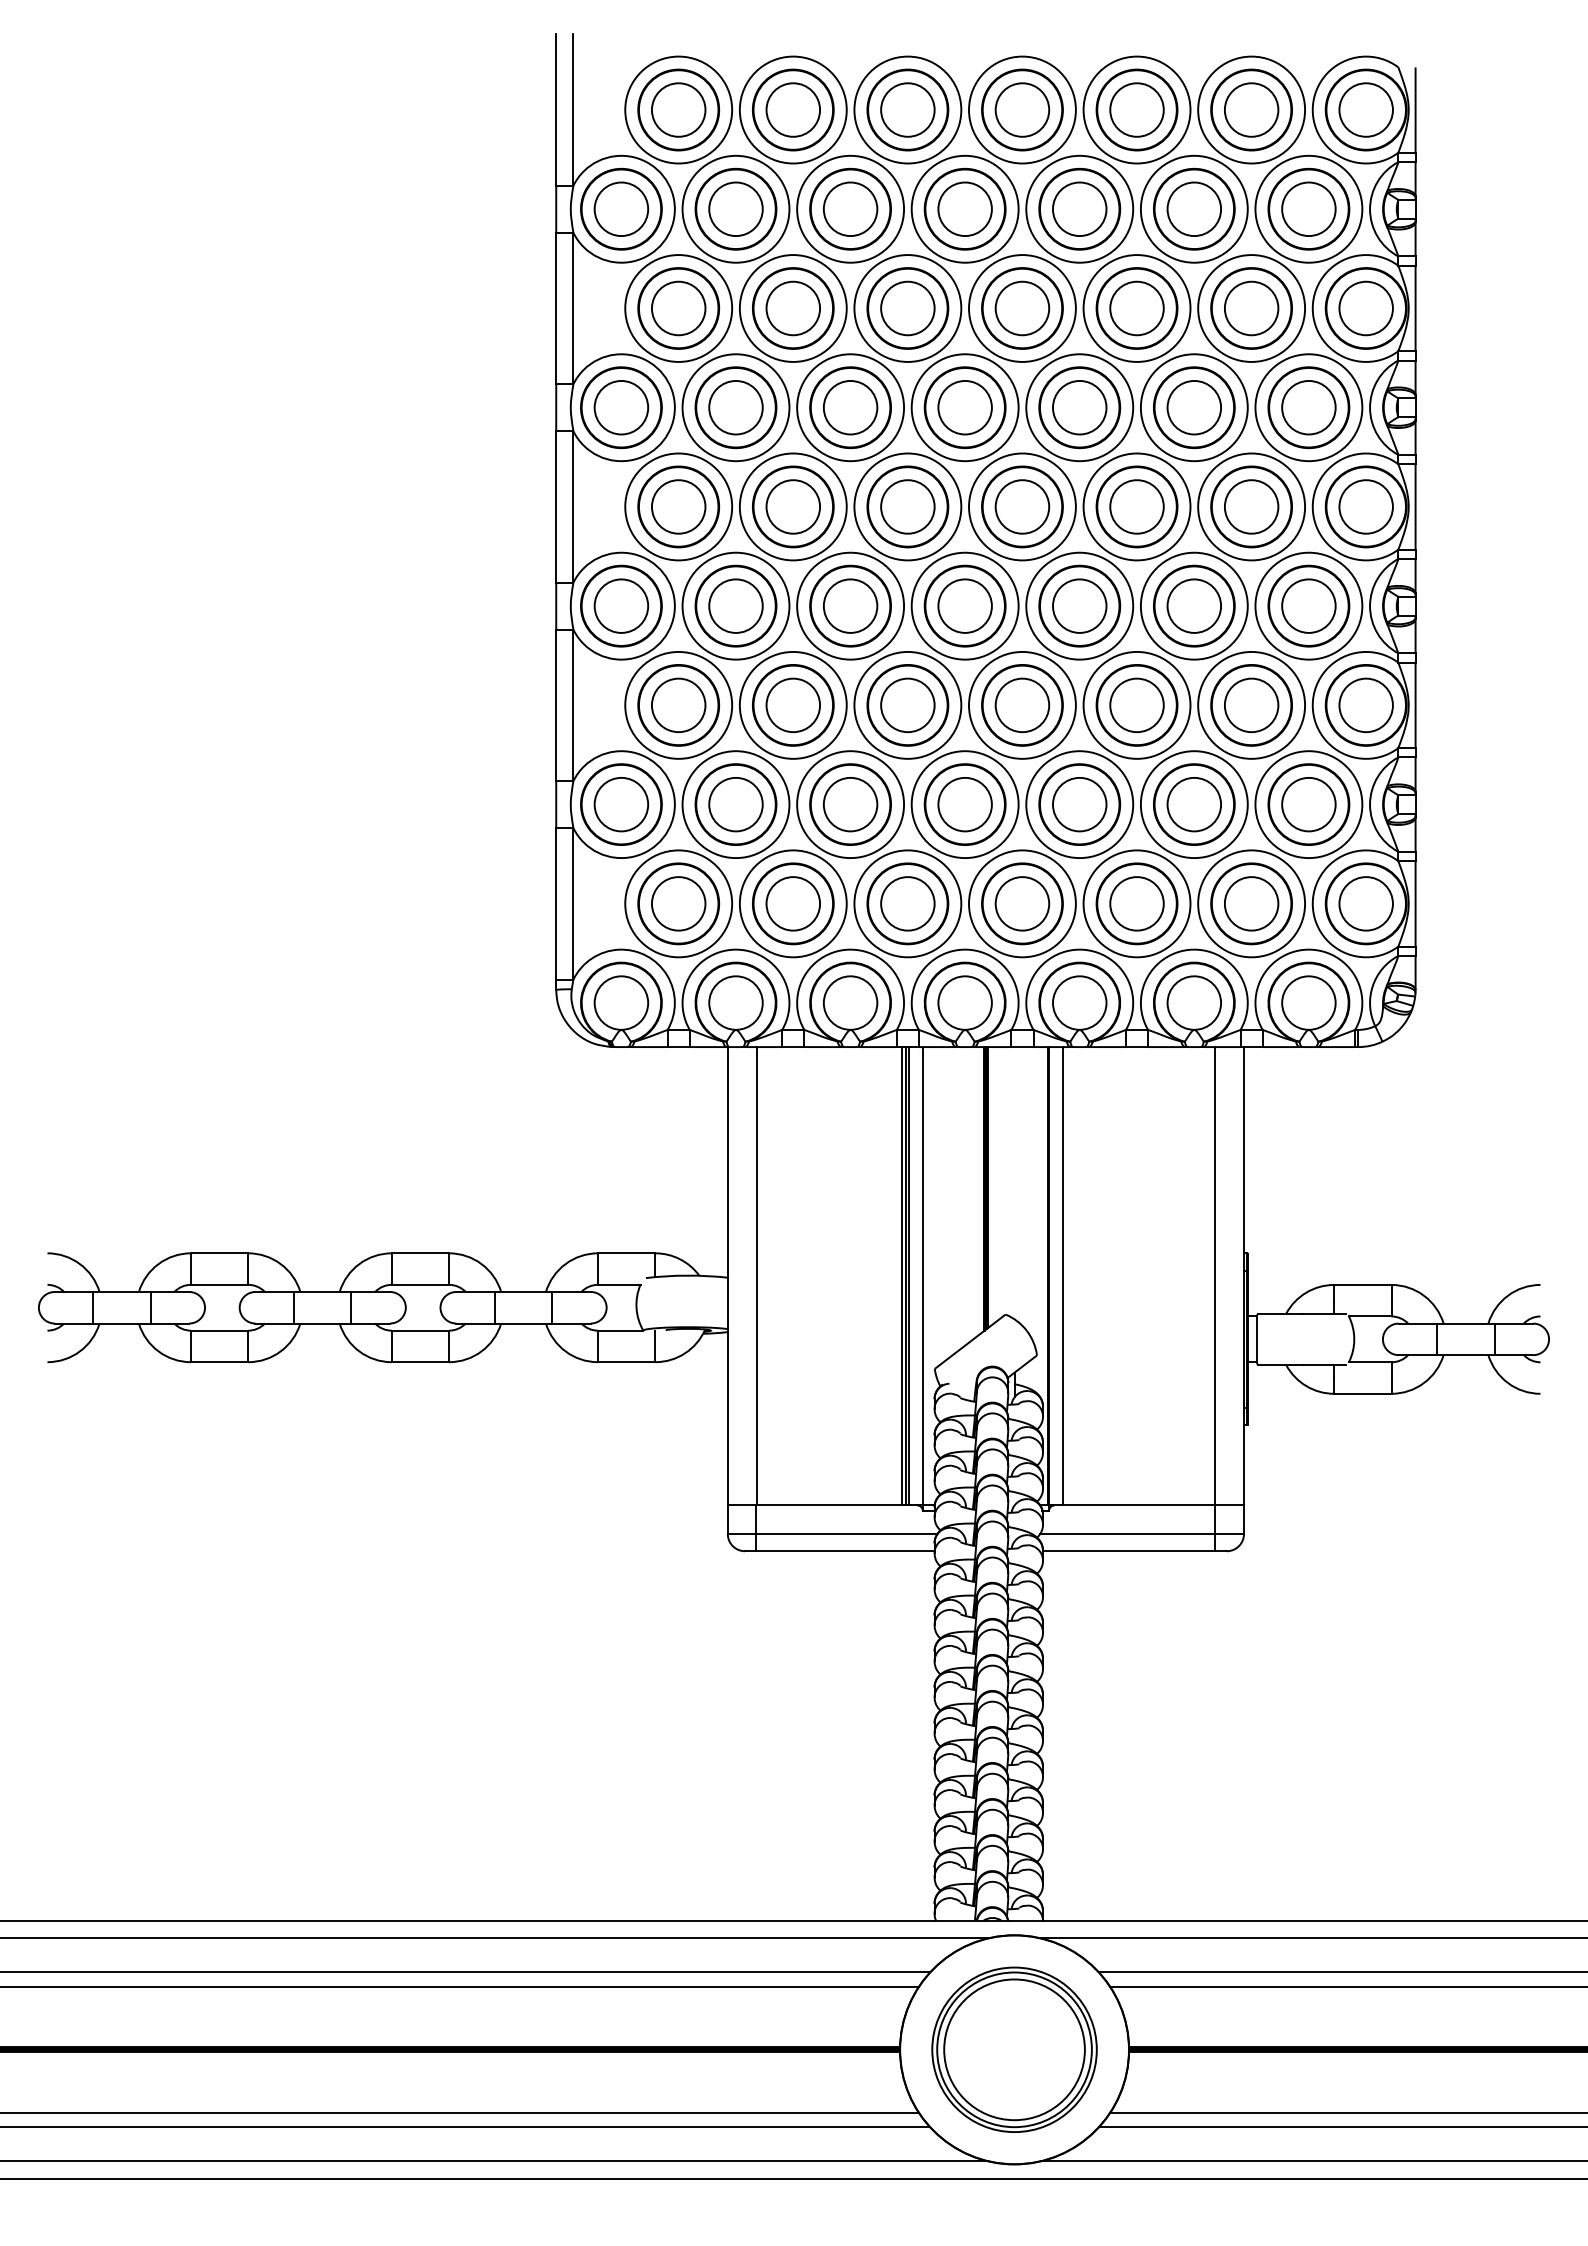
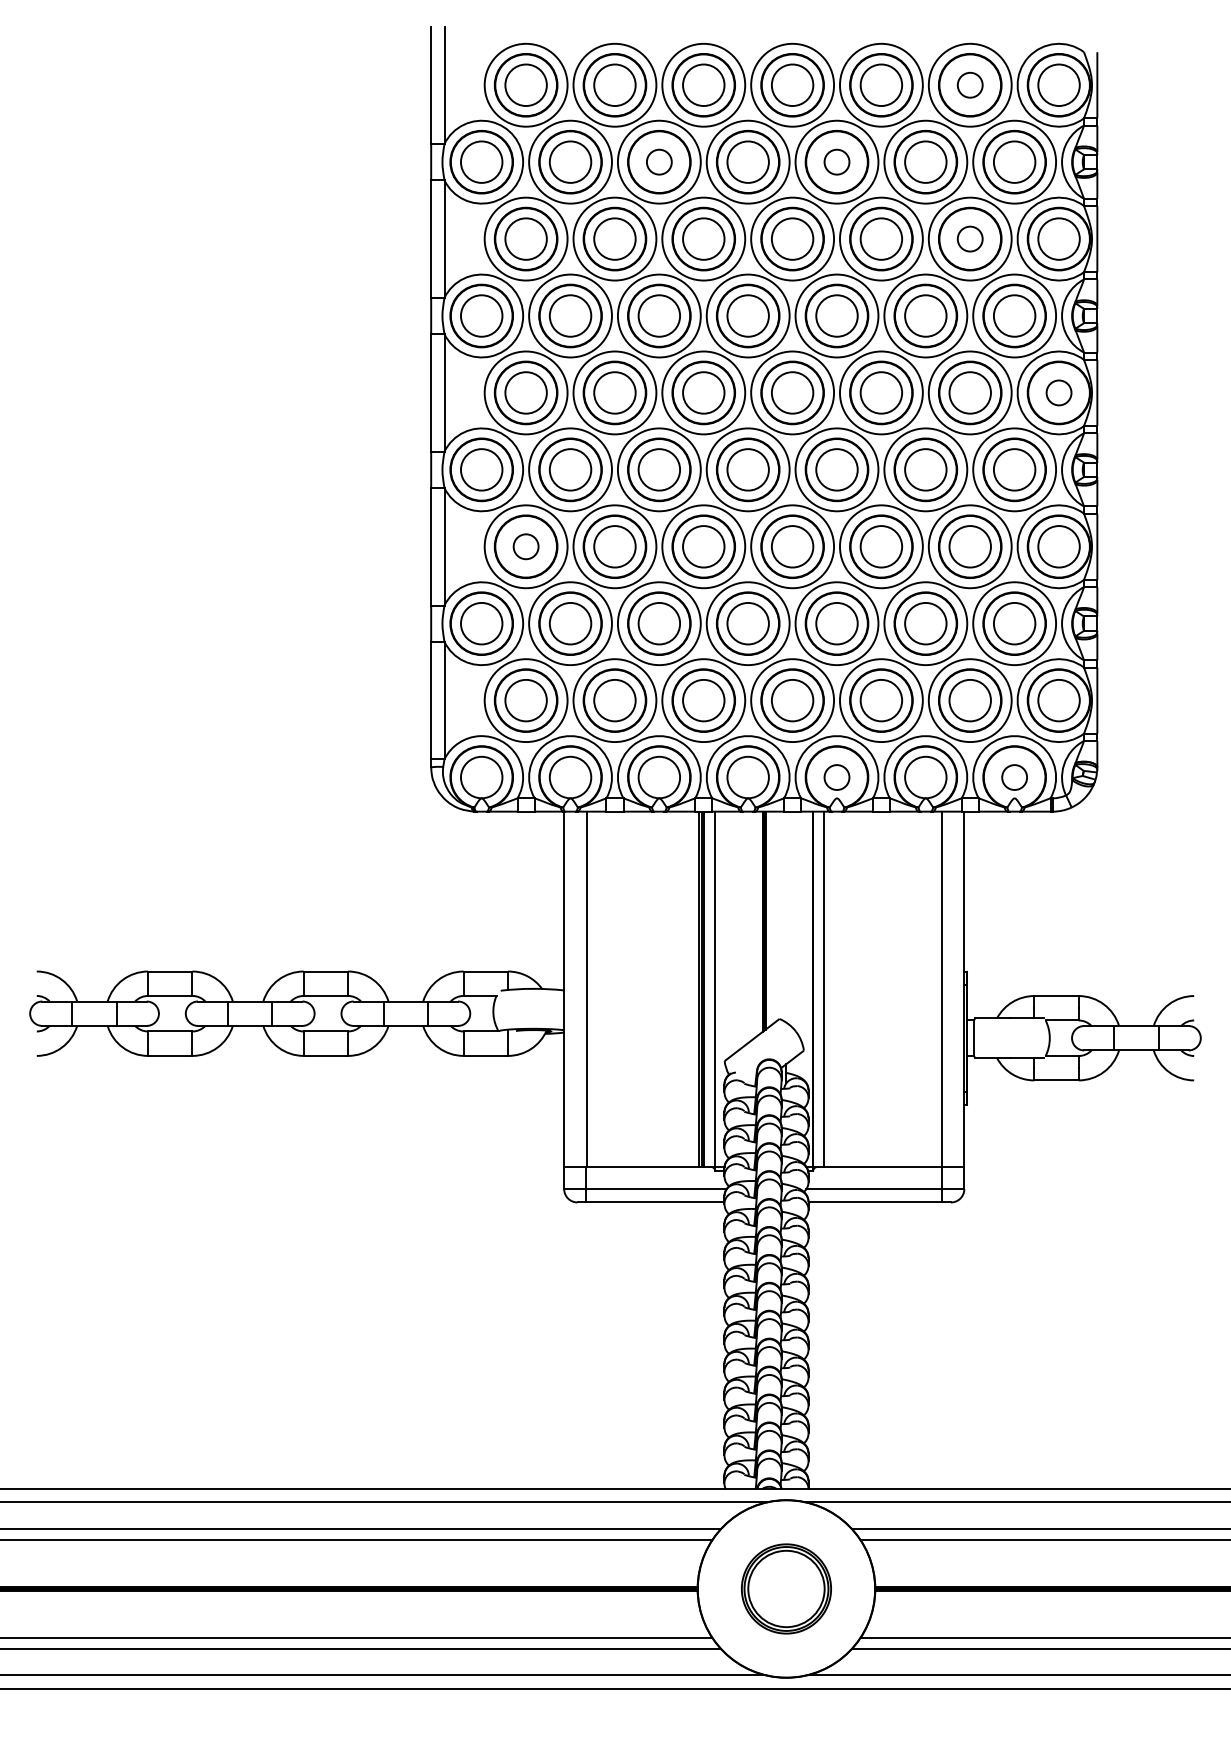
circle: (1250, 110) -> (969, 85), size x0.6
circle: (850, 208) -> (659, 161), size x0.6
circle: (1079, 208) -> (836, 161), size x0.6
circle: (1250, 307) -> (969, 238), size x0.6
circle: (1365, 506) -> (1058, 392), size x0.6
circle: (677, 705) -> (525, 546), size x0.6
circle: (1079, 1003) -> (836, 777), size x0.6
circle: (1308, 1003) -> (1014, 777), size x0.6
part: (1014, 2049) -> (786, 1588), size x0.7

